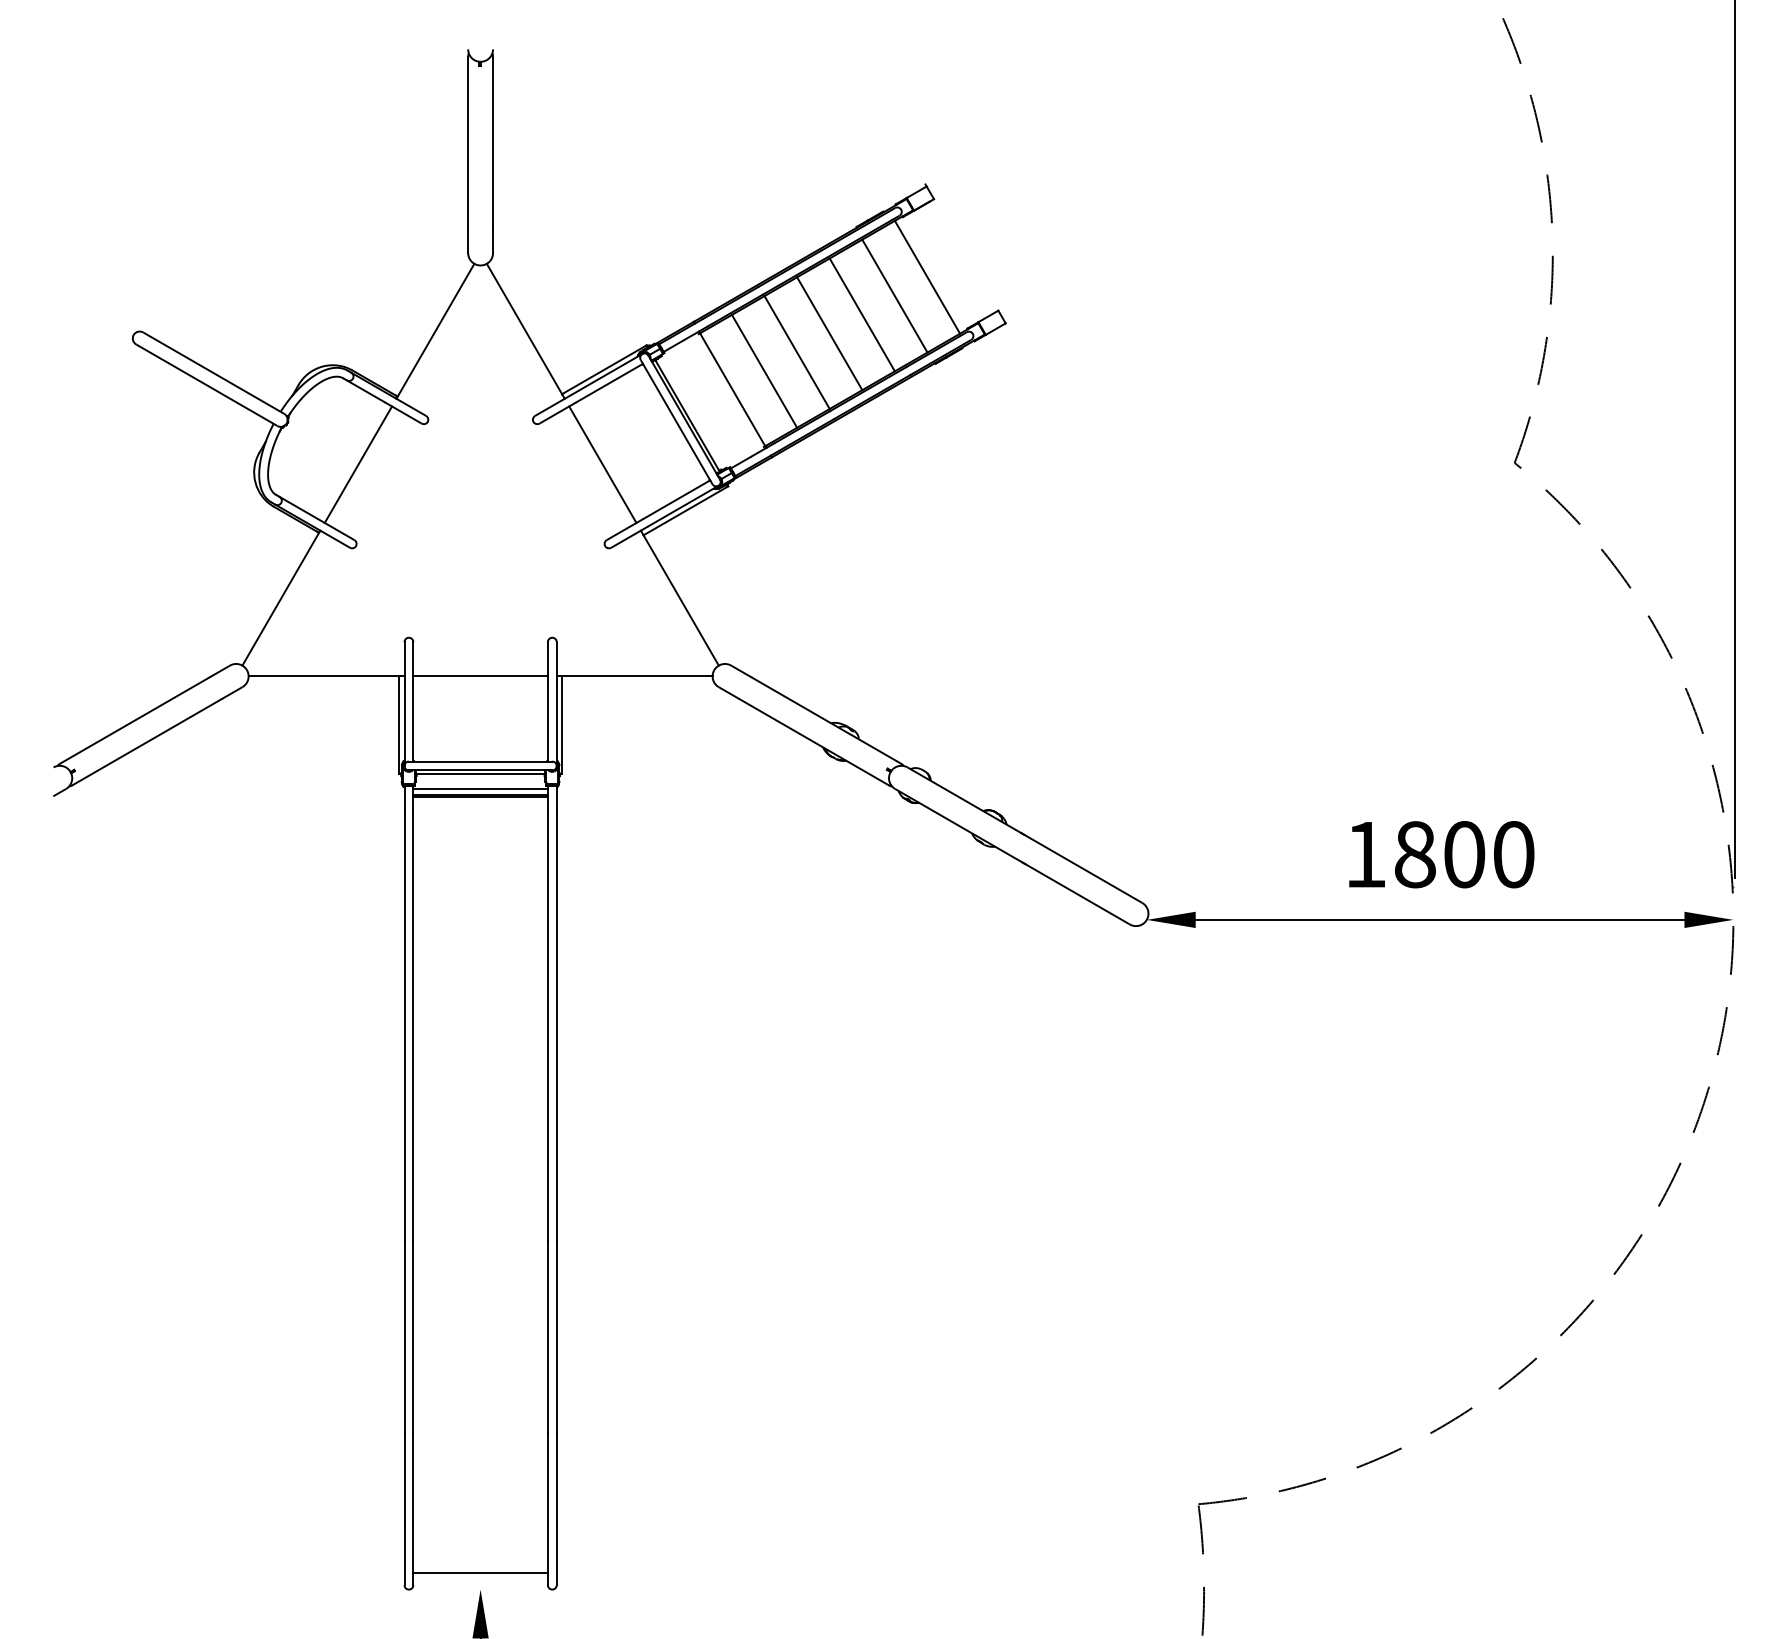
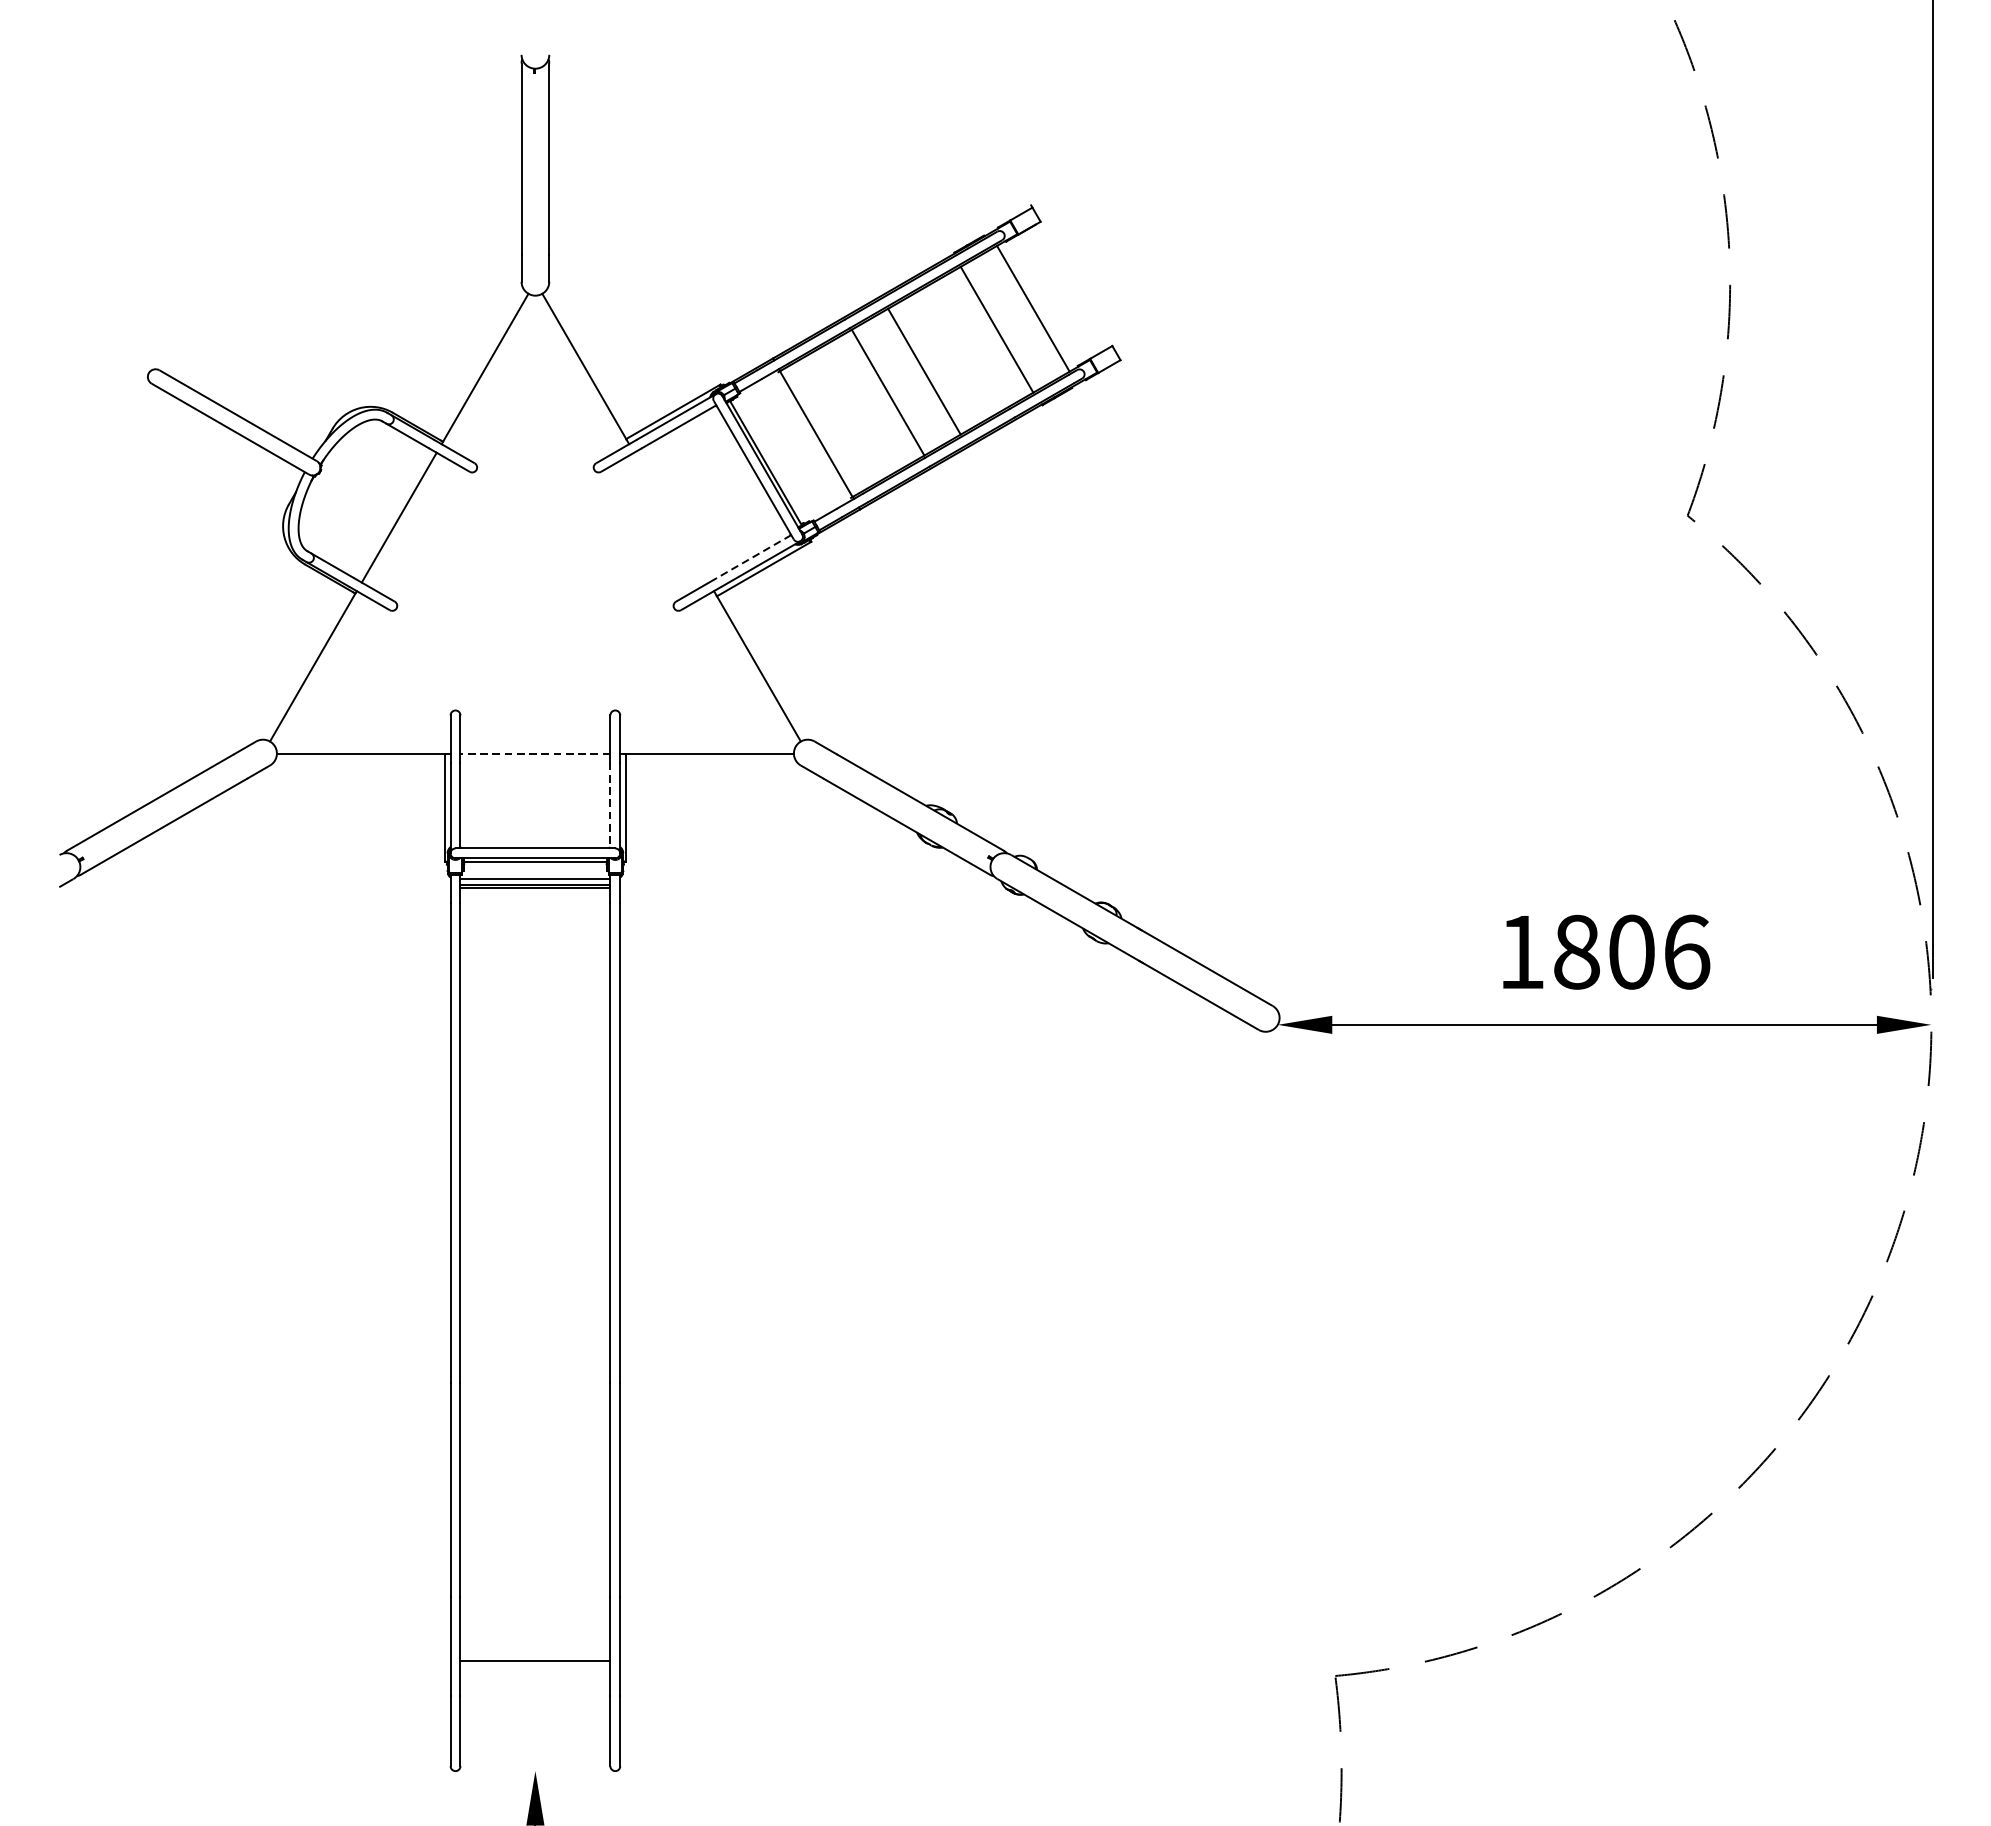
line: (861, 314) -> (959, 350), removed
line: (764, 370) -> (851, 412), removed
line: (602, 464) -> (671, 517), removed
line: (676, 499) -> (753, 556), solid -> dashed
line: (480, 676) -> (535, 753), solid -> dashed
line: (547, 723) -> (609, 806), solid -> dashed
text: (1514, 854) -> (1687, 952), 1800 -> 1806
line: (480, 1572) -> (535, 1660), moved

